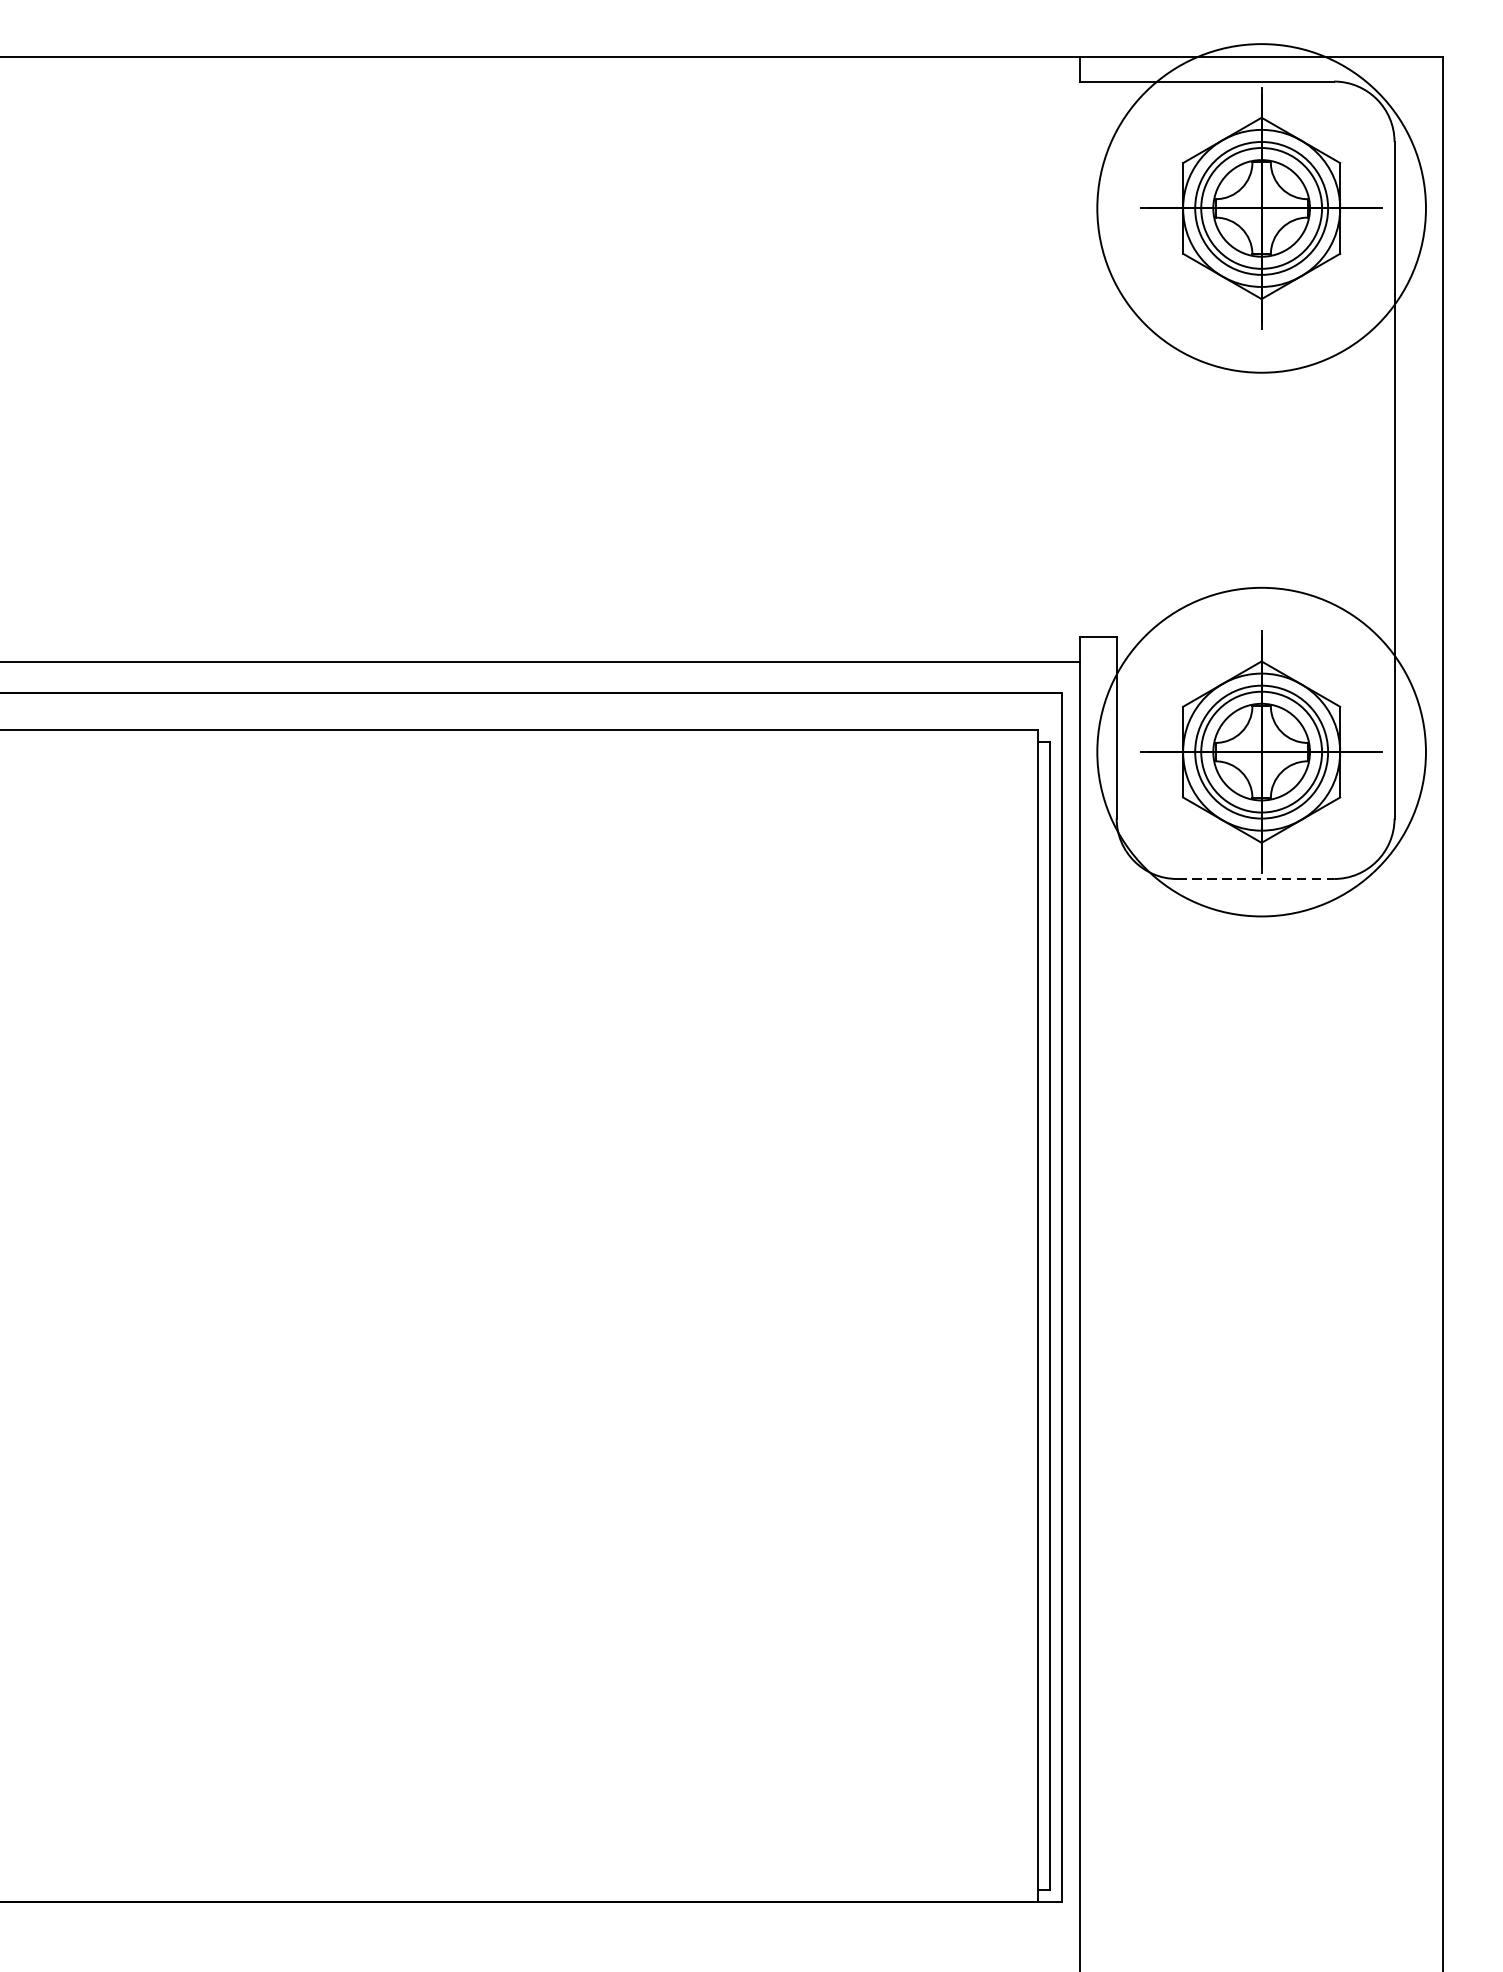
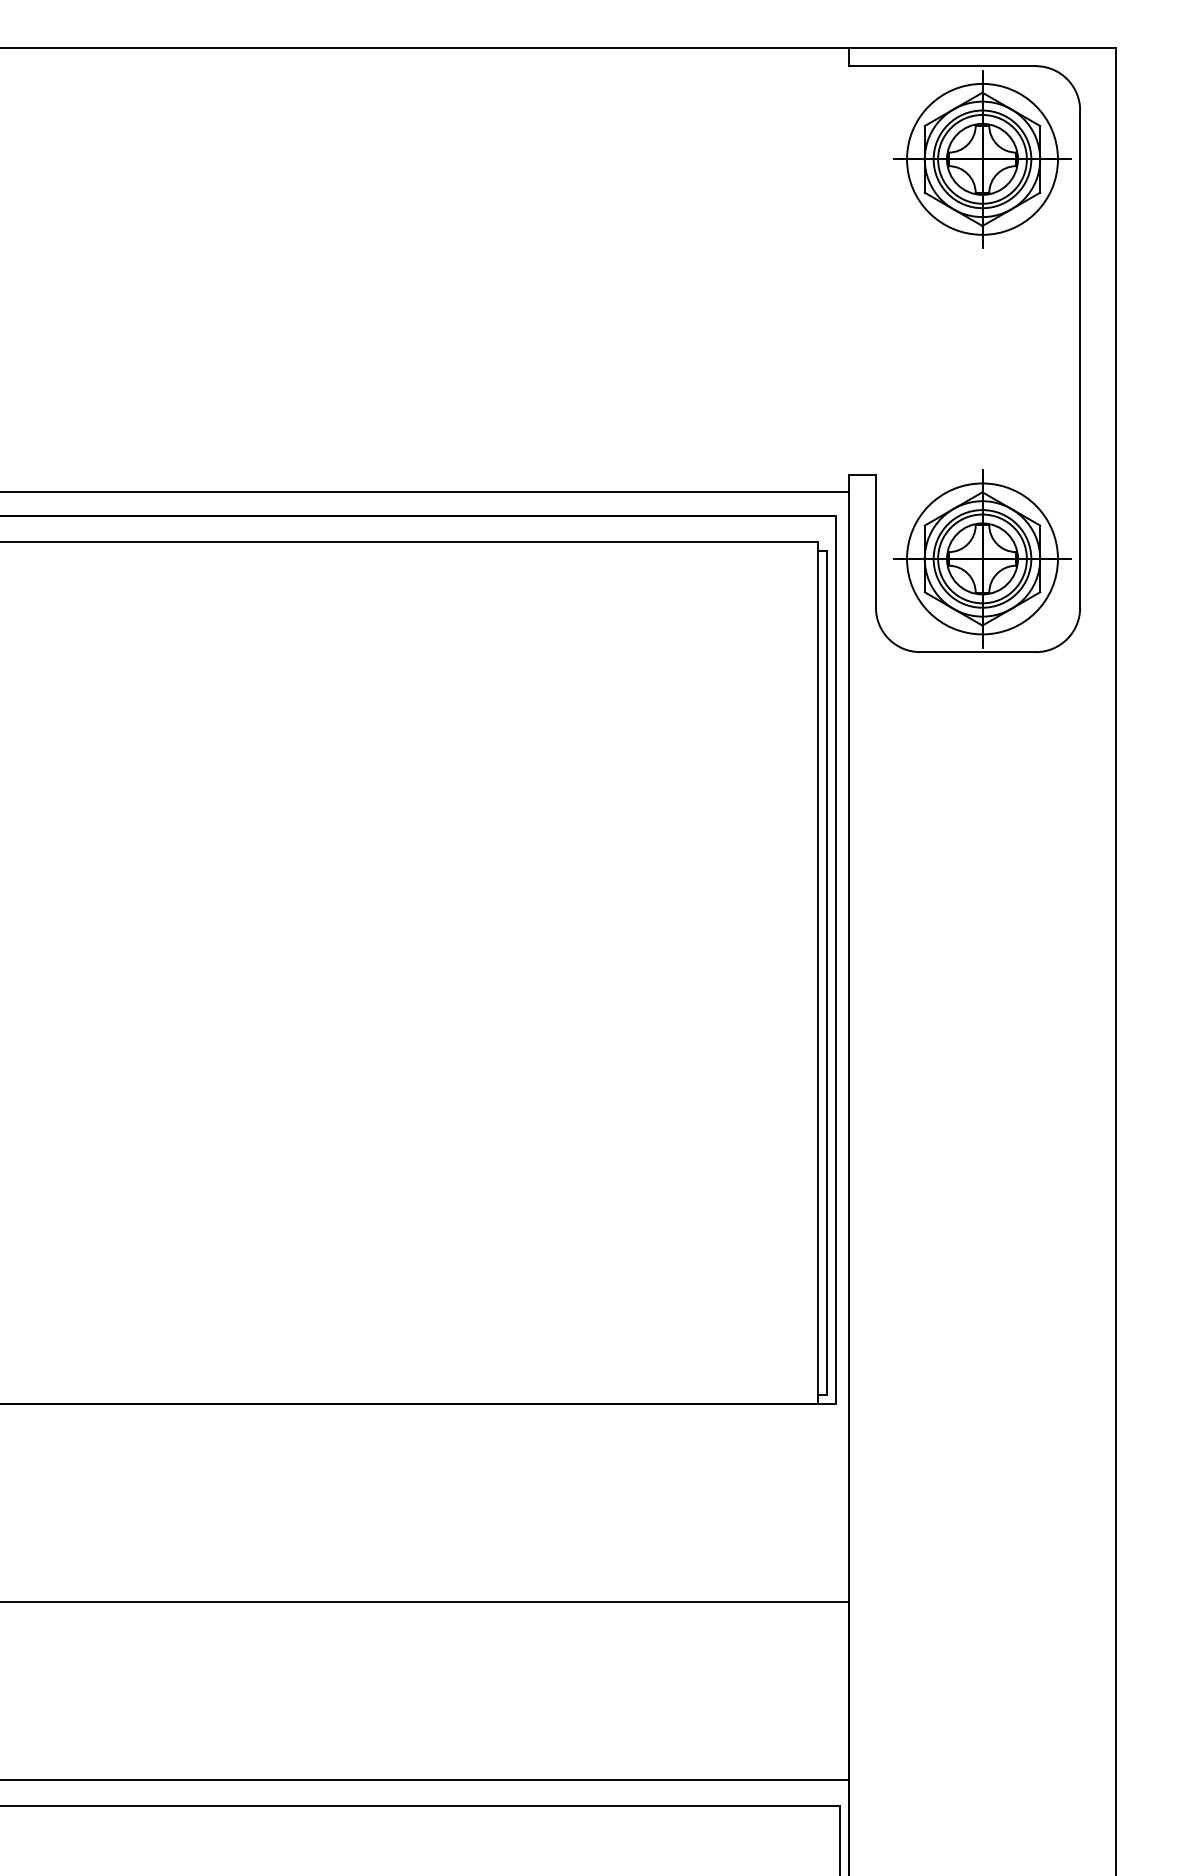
circle: (1261, 207) -> (982, 158), size x0.62
circle: (1261, 751) -> (982, 558), size x0.62
line: (1256, 879) -> (978, 652), dashed -> solid

